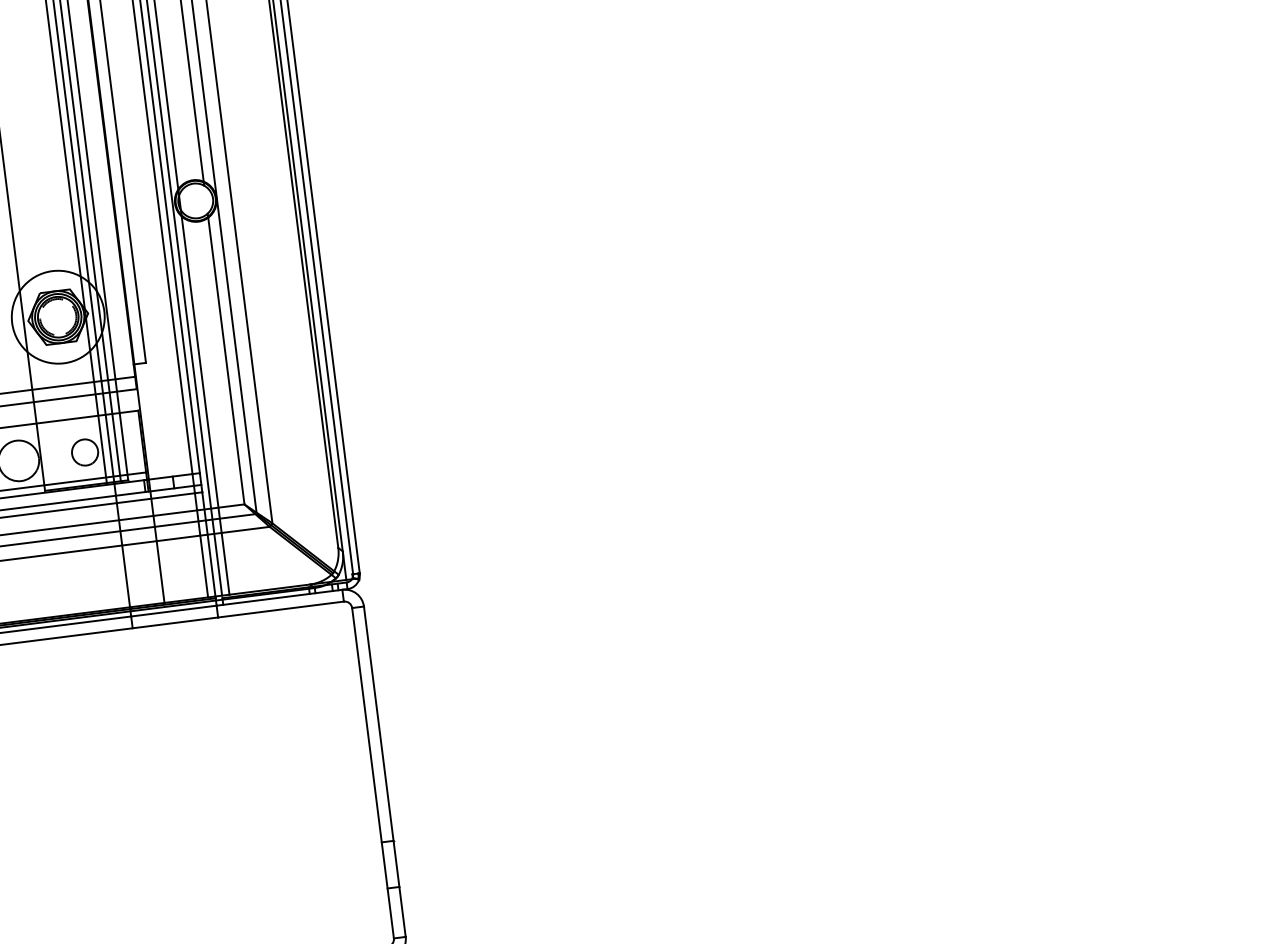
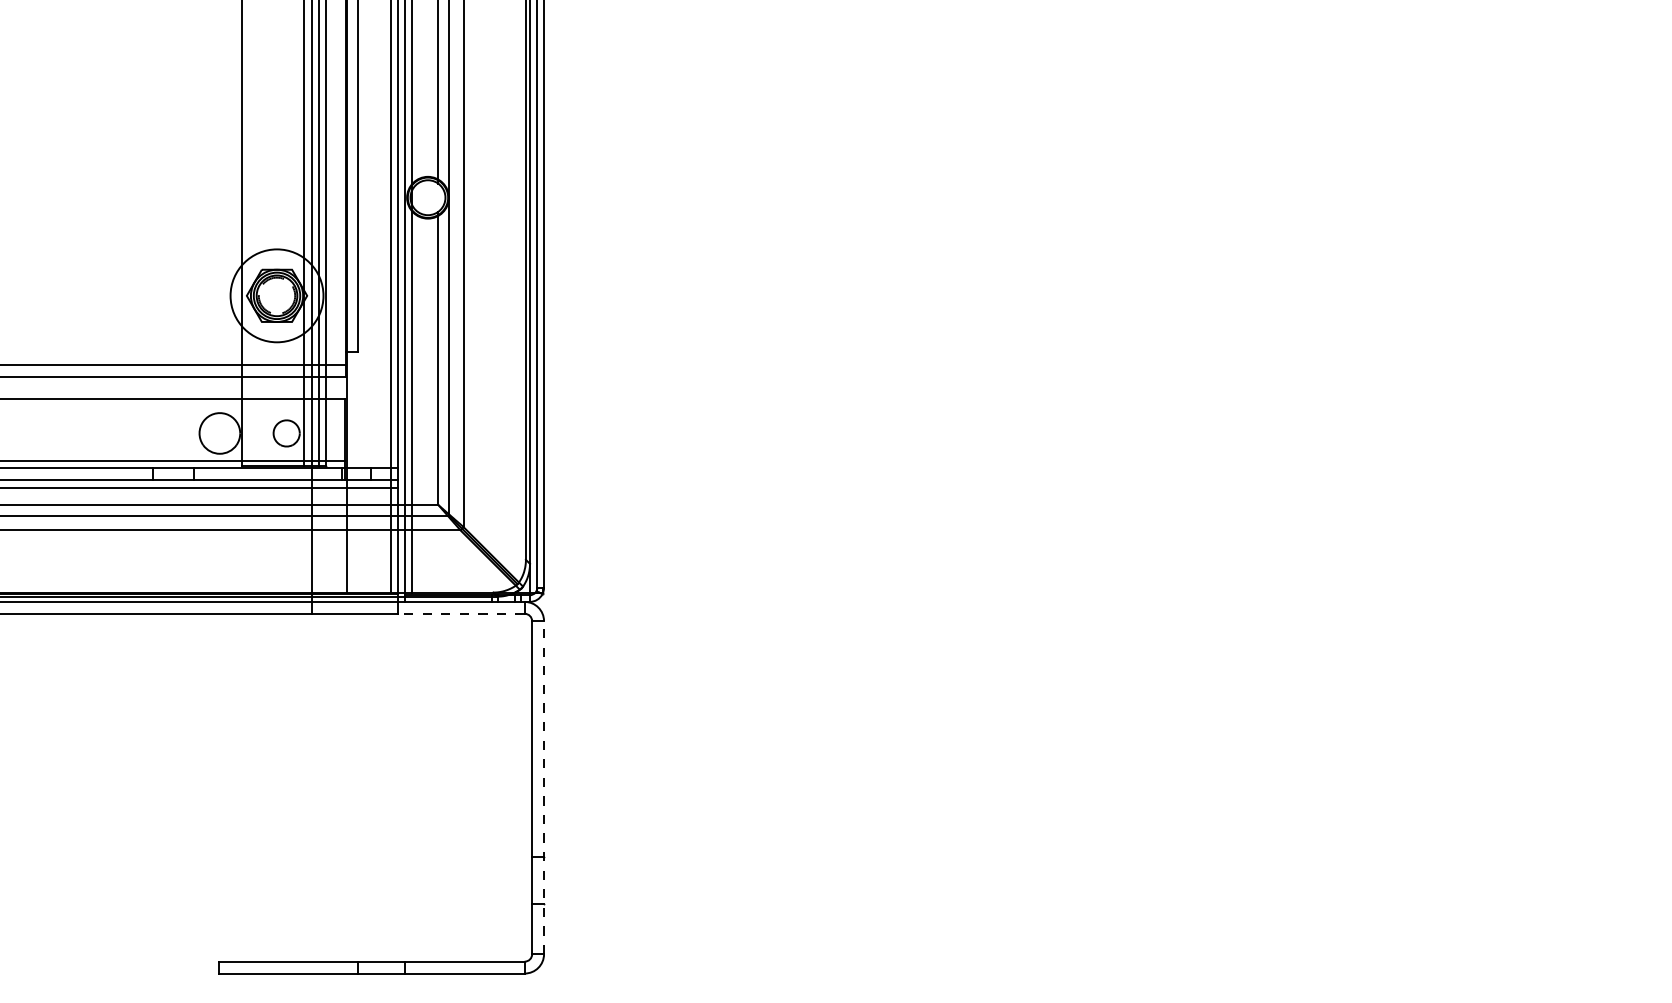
line: (280, 609) -> (460, 613), solid -> dashed
line: (385, 771) -> (544, 787), solid -> dashed

